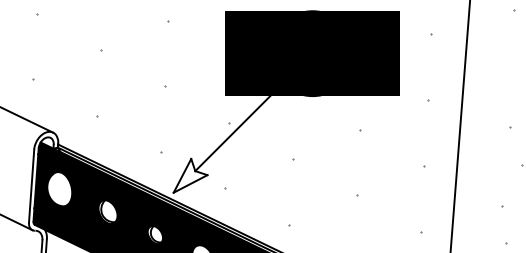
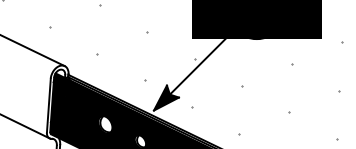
fill: (190, 175) -> (166, 97), added
fill: (59, 189) -> (69, 108), added

